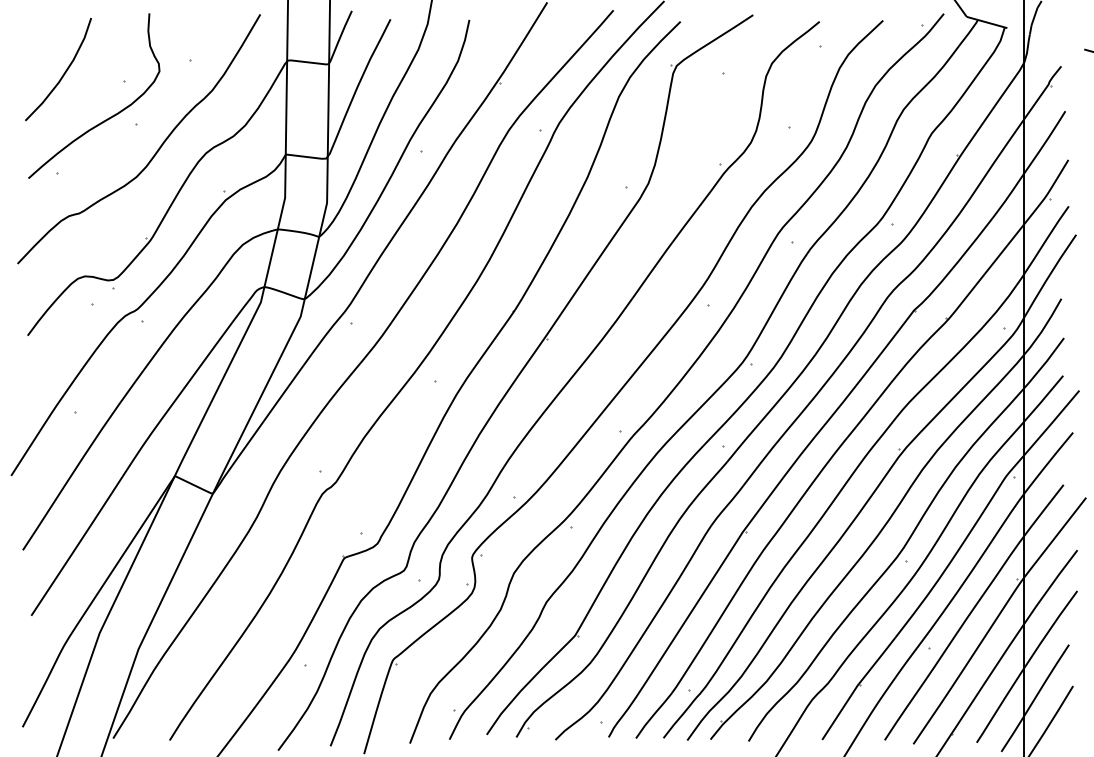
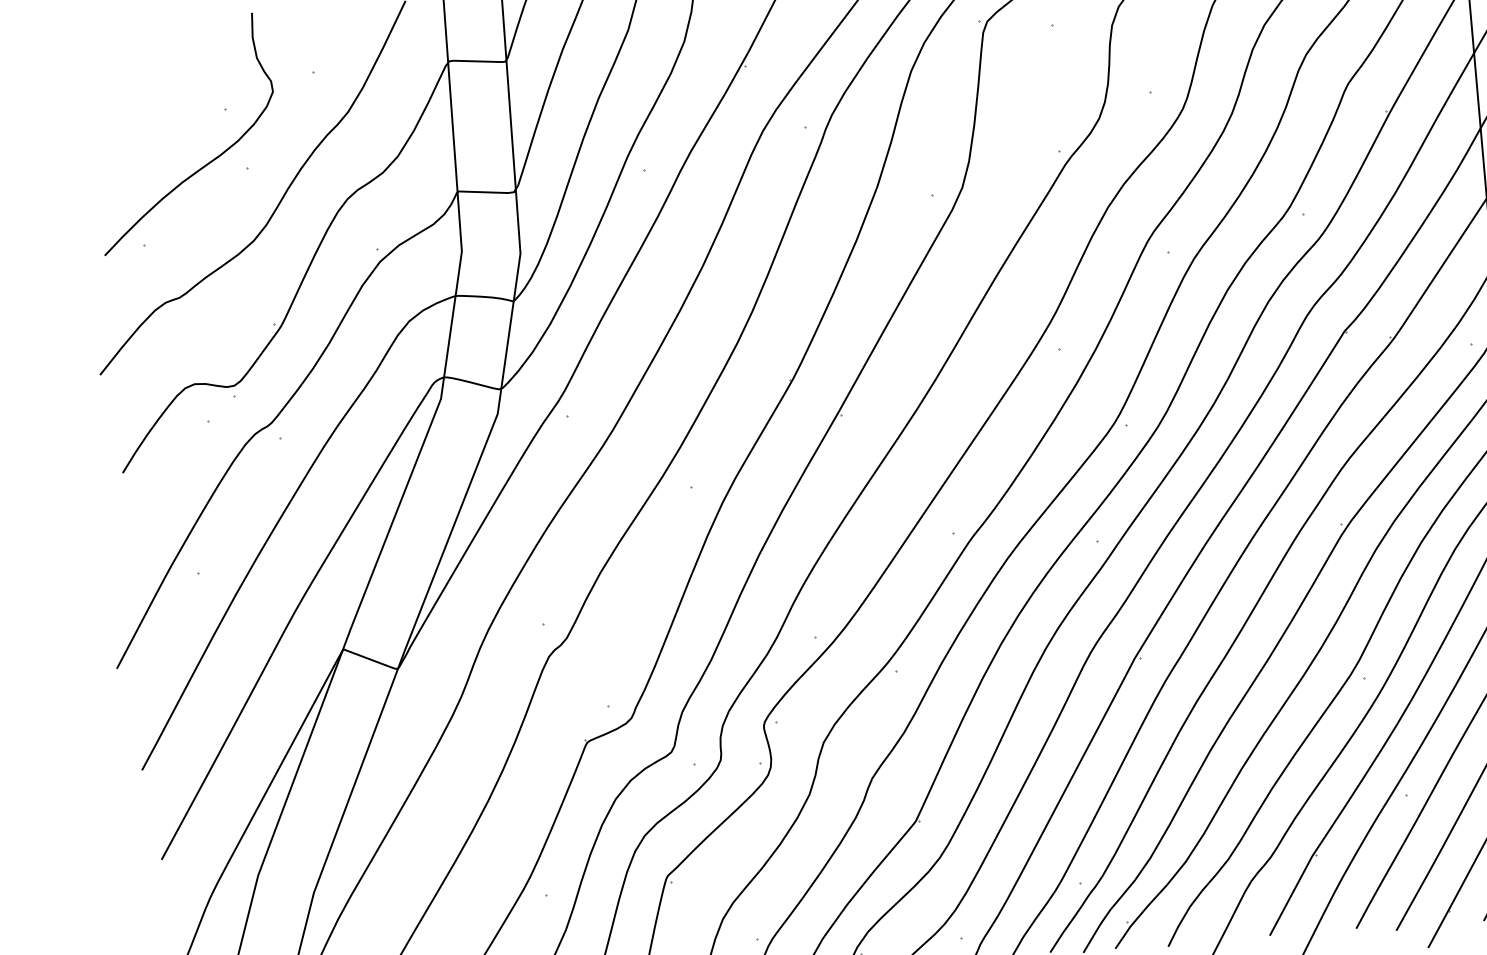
curve: (64, 71) -> (141, 103), removed

